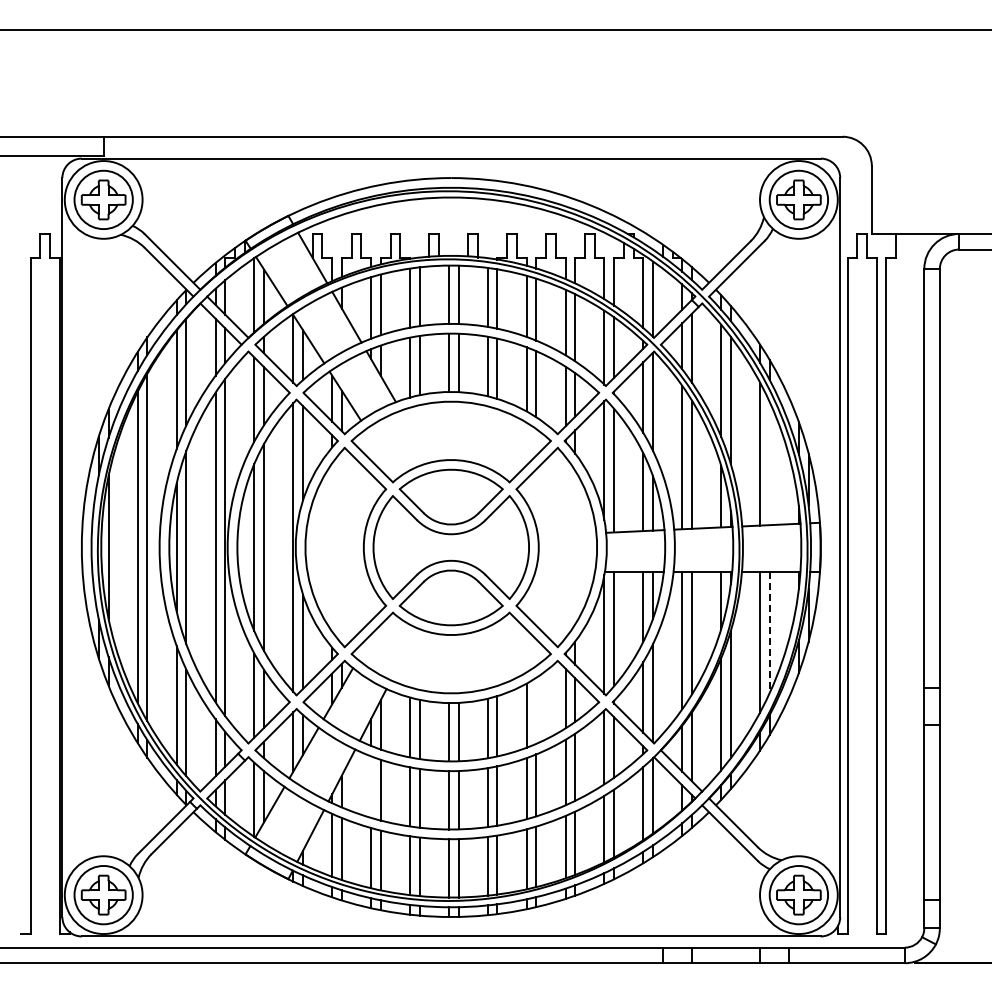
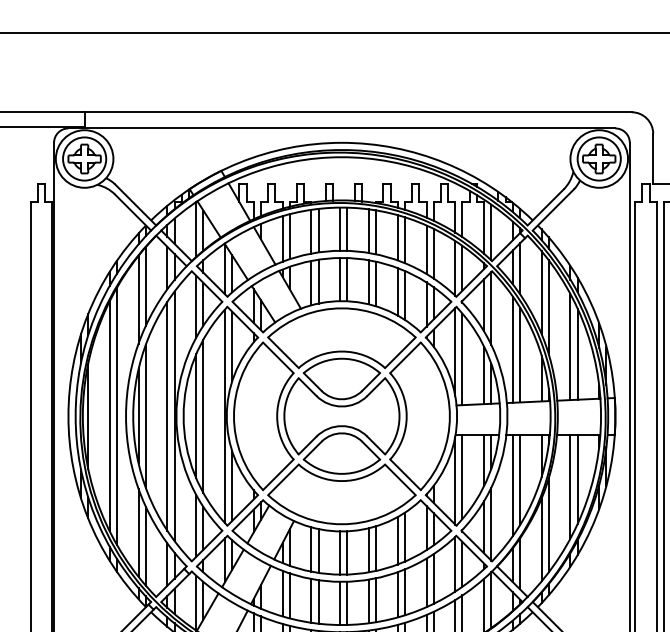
line: (769, 463) -> (577, 354), added
line: (769, 633) -> (577, 479), dashed -> solid
line: (536, 710) -> (405, 536), added
line: (371, 786) -> (282, 593), added

